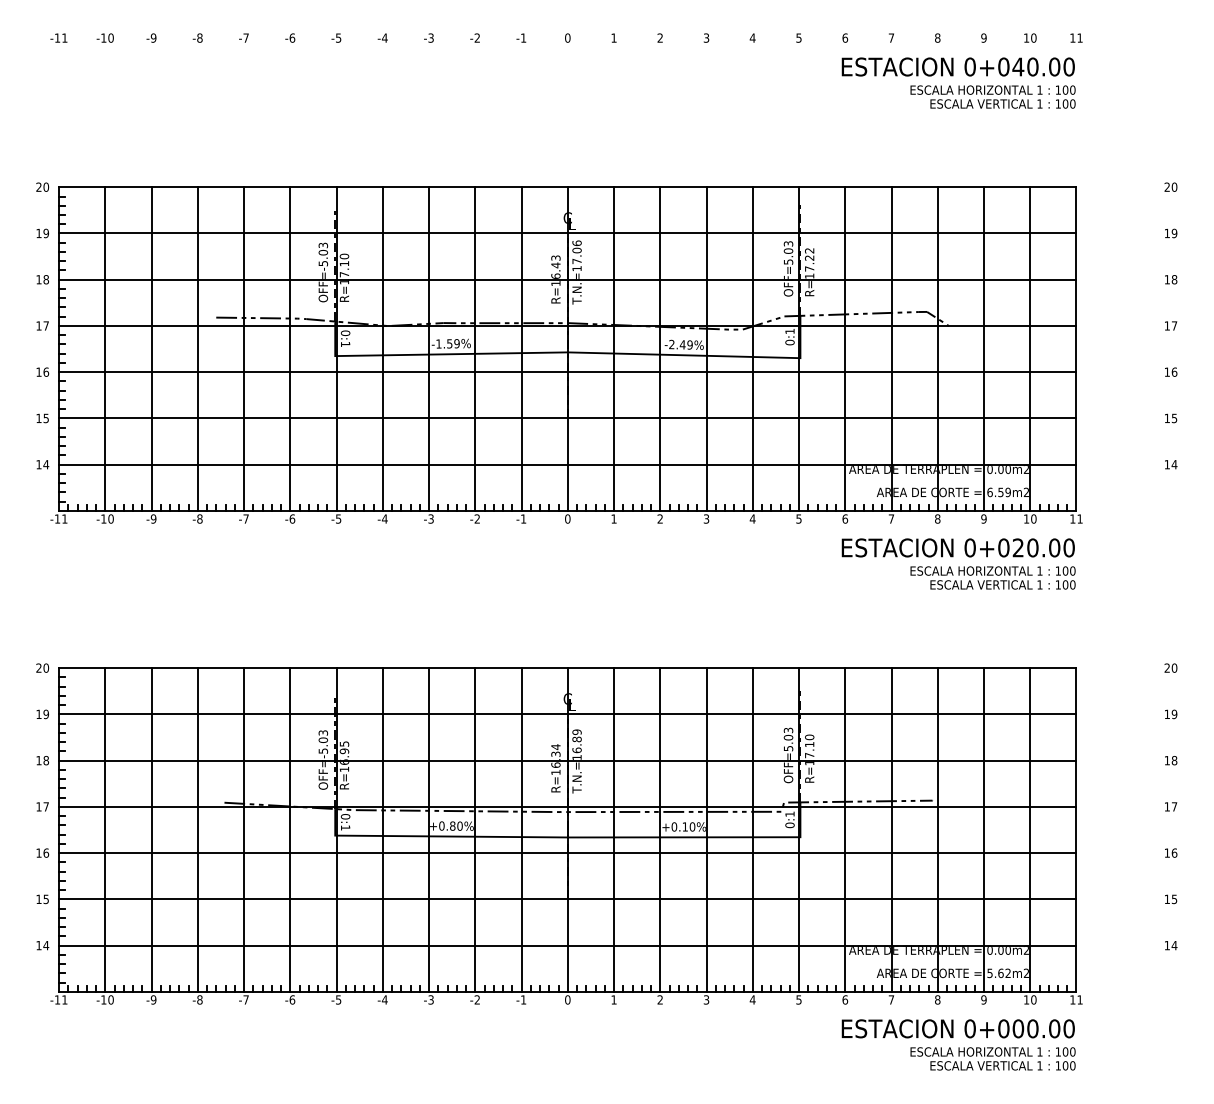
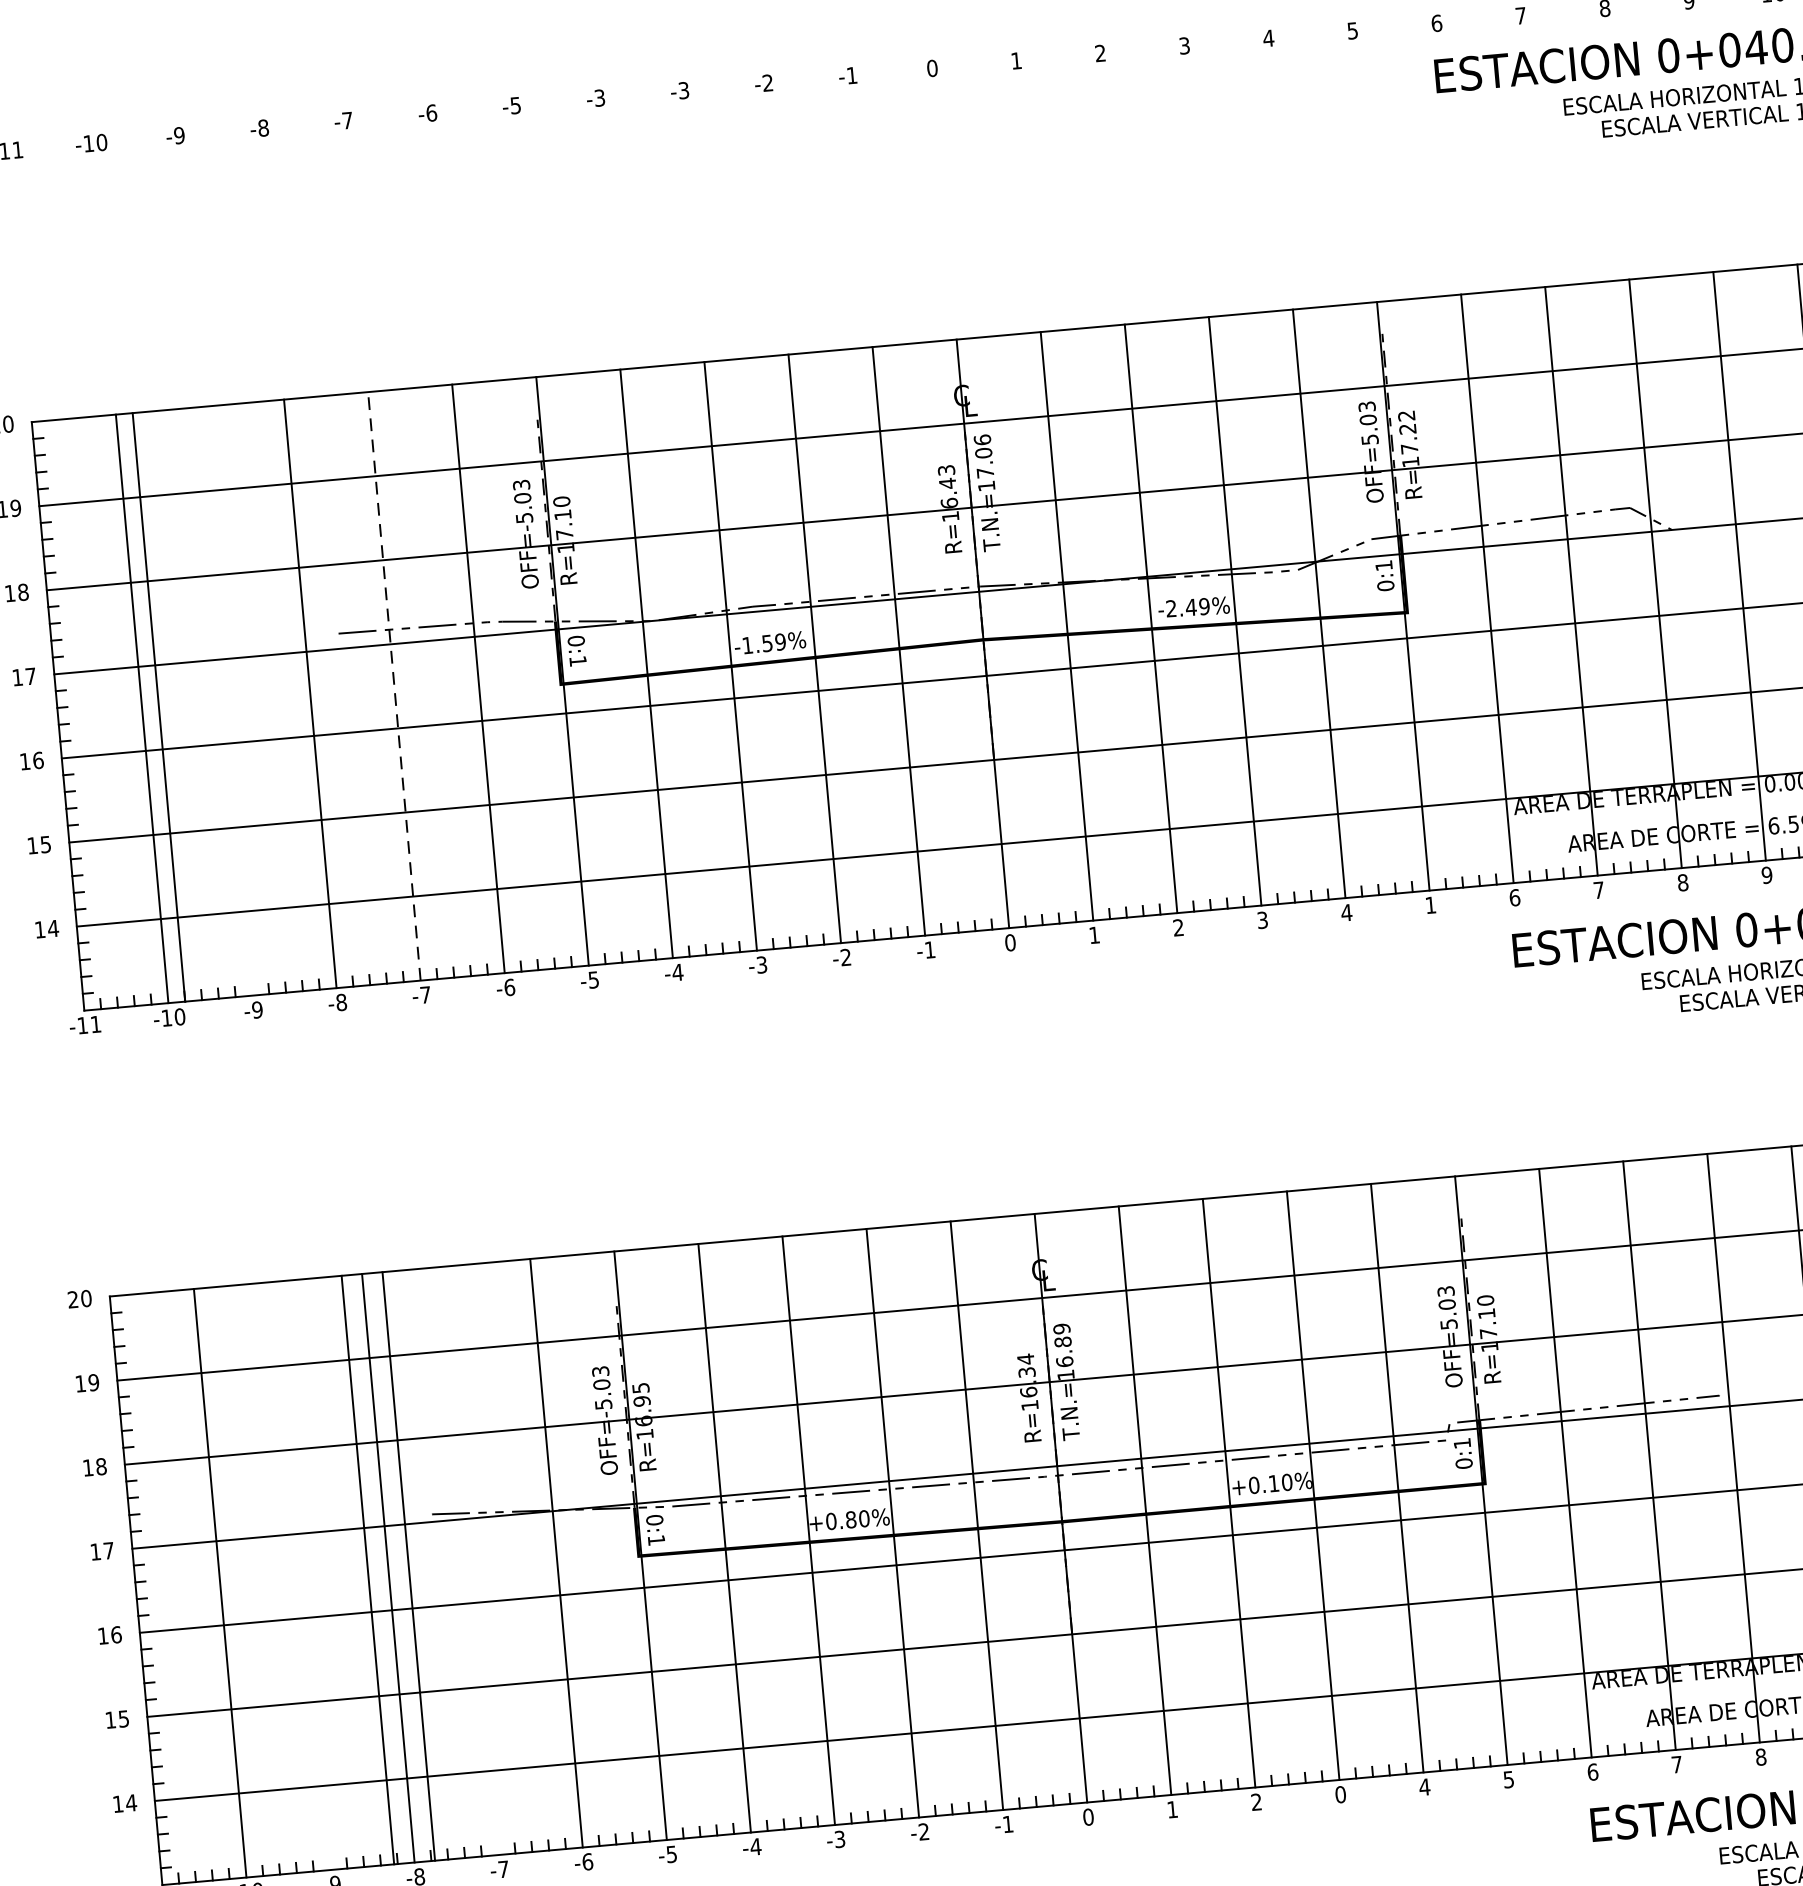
text: (384, 37) -> (599, 97), -4 -> -3
line: (151, 348) -> (158, 706), moved
line: (244, 349) -> (395, 687), solid -> dashed
text: (798, 518) -> (1429, 904), 5 -> 1
line: (151, 829) -> (367, 1569), moved
line: (244, 829) -> (409, 1565), moved
text: (706, 999) -> (1340, 1793), 3 -> 0

